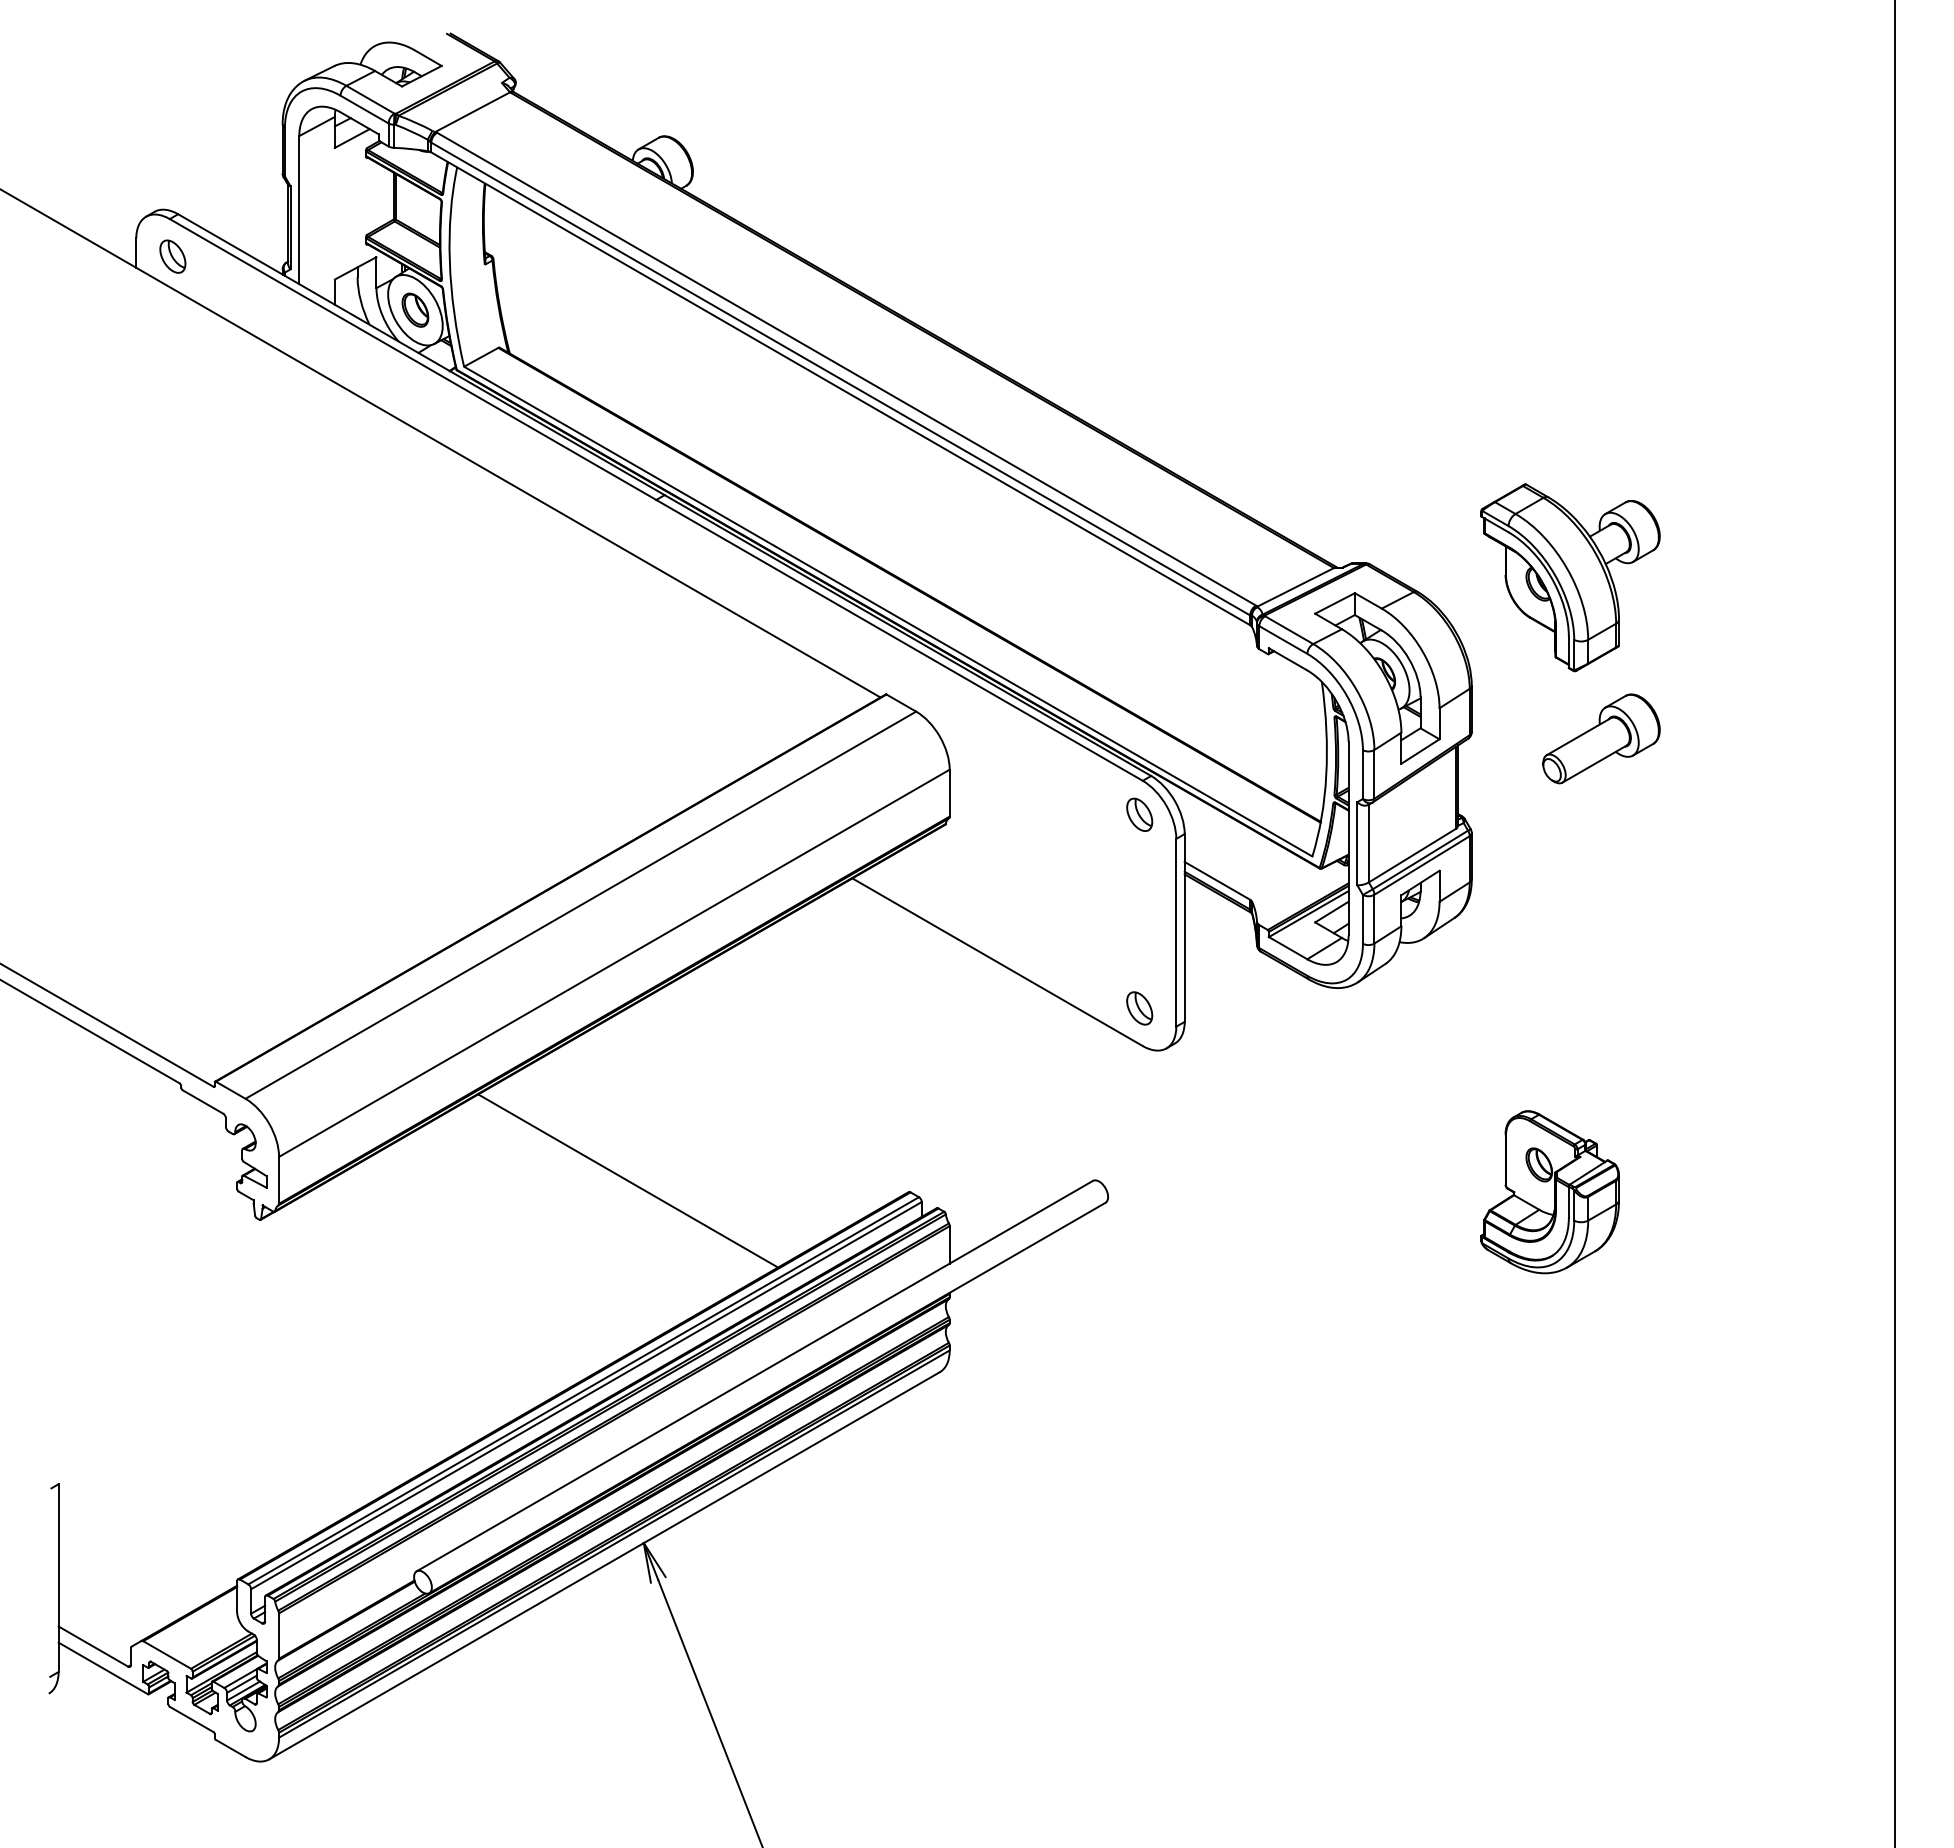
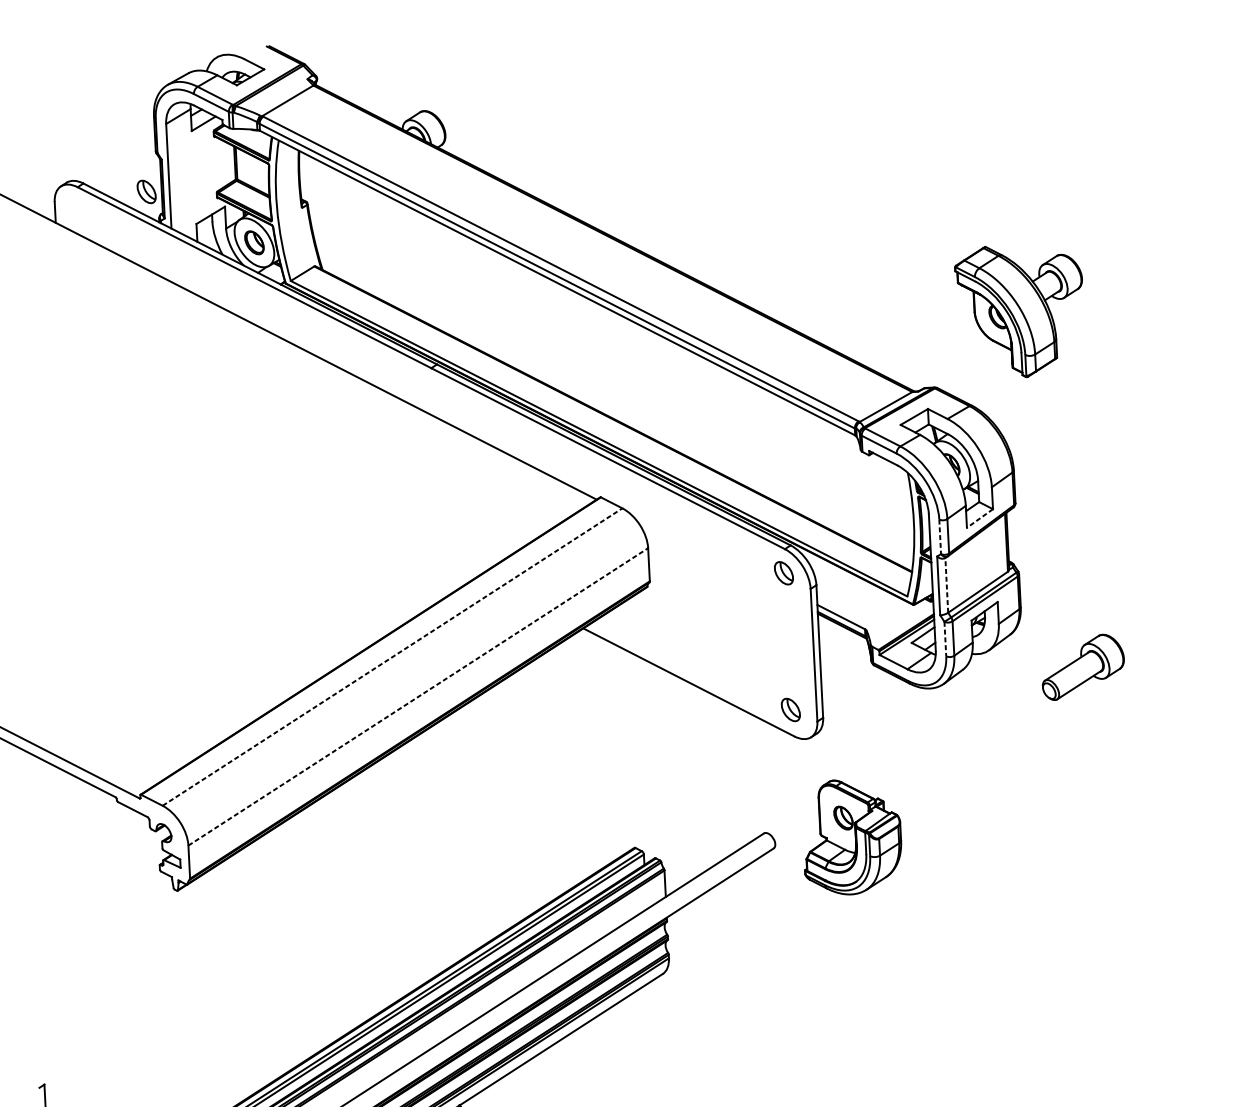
part: (172, 256) -> (146, 191), moved
part: (1570, 577) -> (1020, 311), moved
part: (1601, 738) -> (1083, 666), moved
line: (1420, 751) -> (979, 518), solid -> dashed
line: (1362, 775) -> (939, 537), solid -> dashed
line: (1368, 843) -> (946, 585), solid -> dashed
line: (581, 904) -> (392, 656), solid -> dashed
line: (1362, 919) -> (945, 639), solid -> dashed
line: (614, 963) -> (418, 697), solid -> dashed
line: (628, 1180) -> (436, 849), removed
part: (1549, 1192) -> (851, 837), moved

